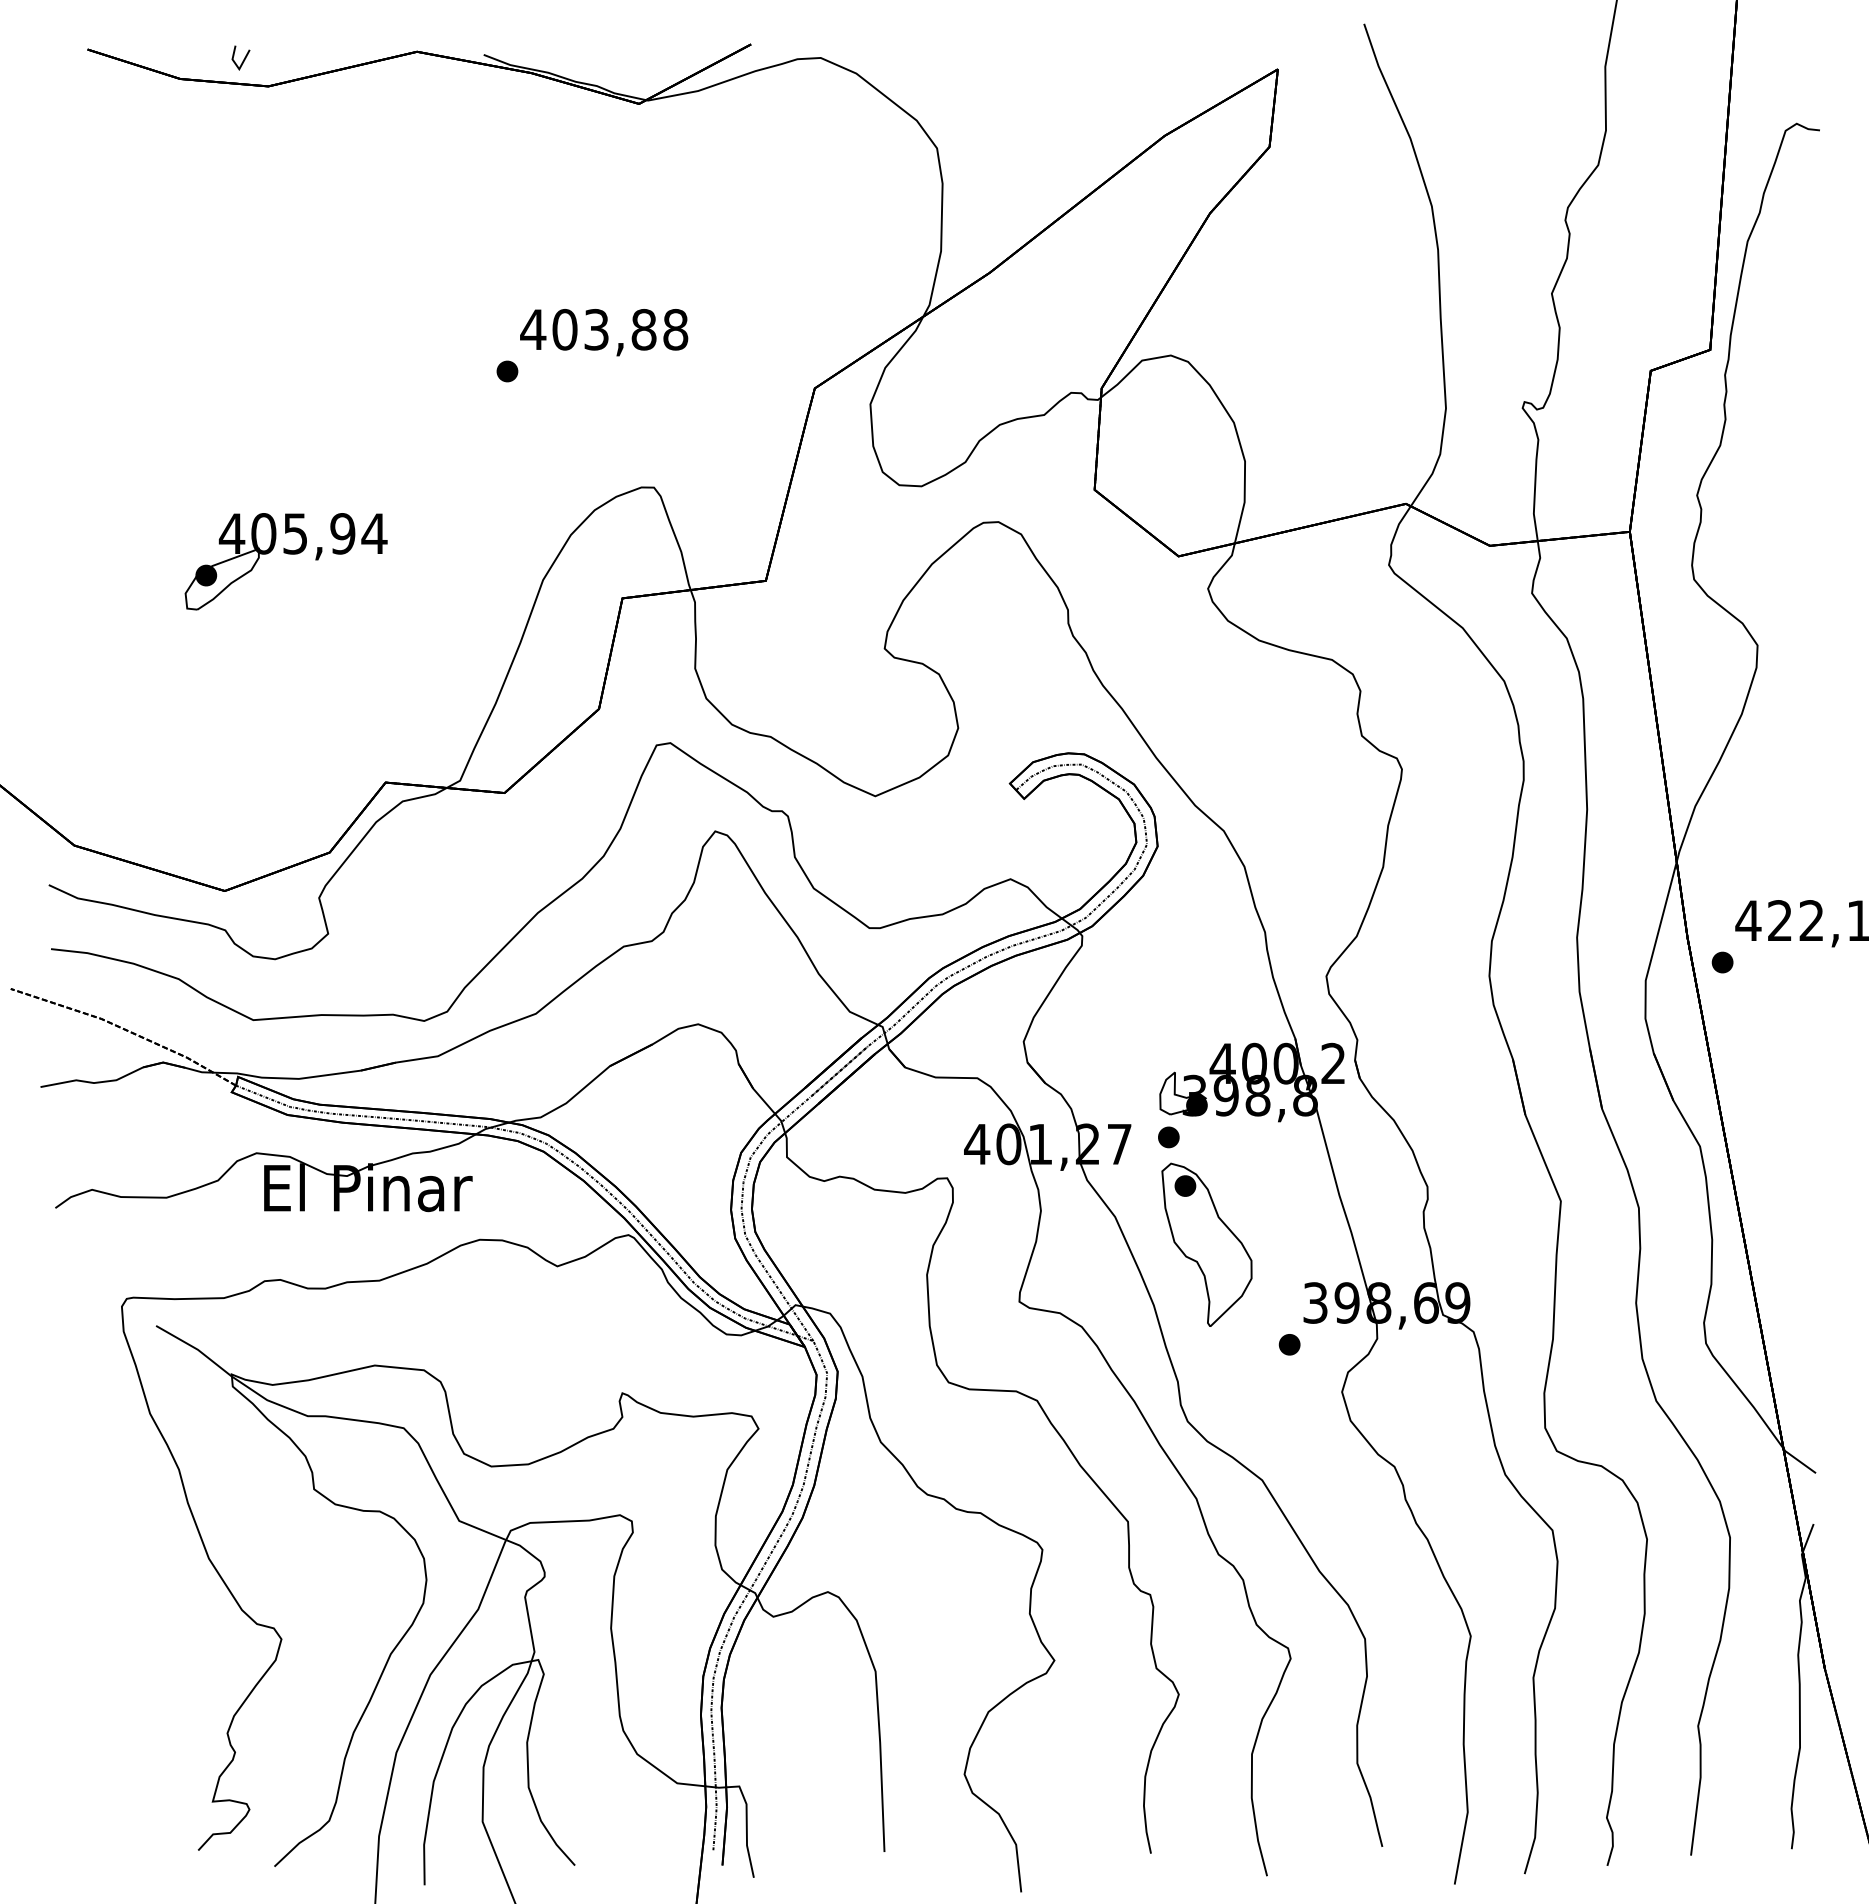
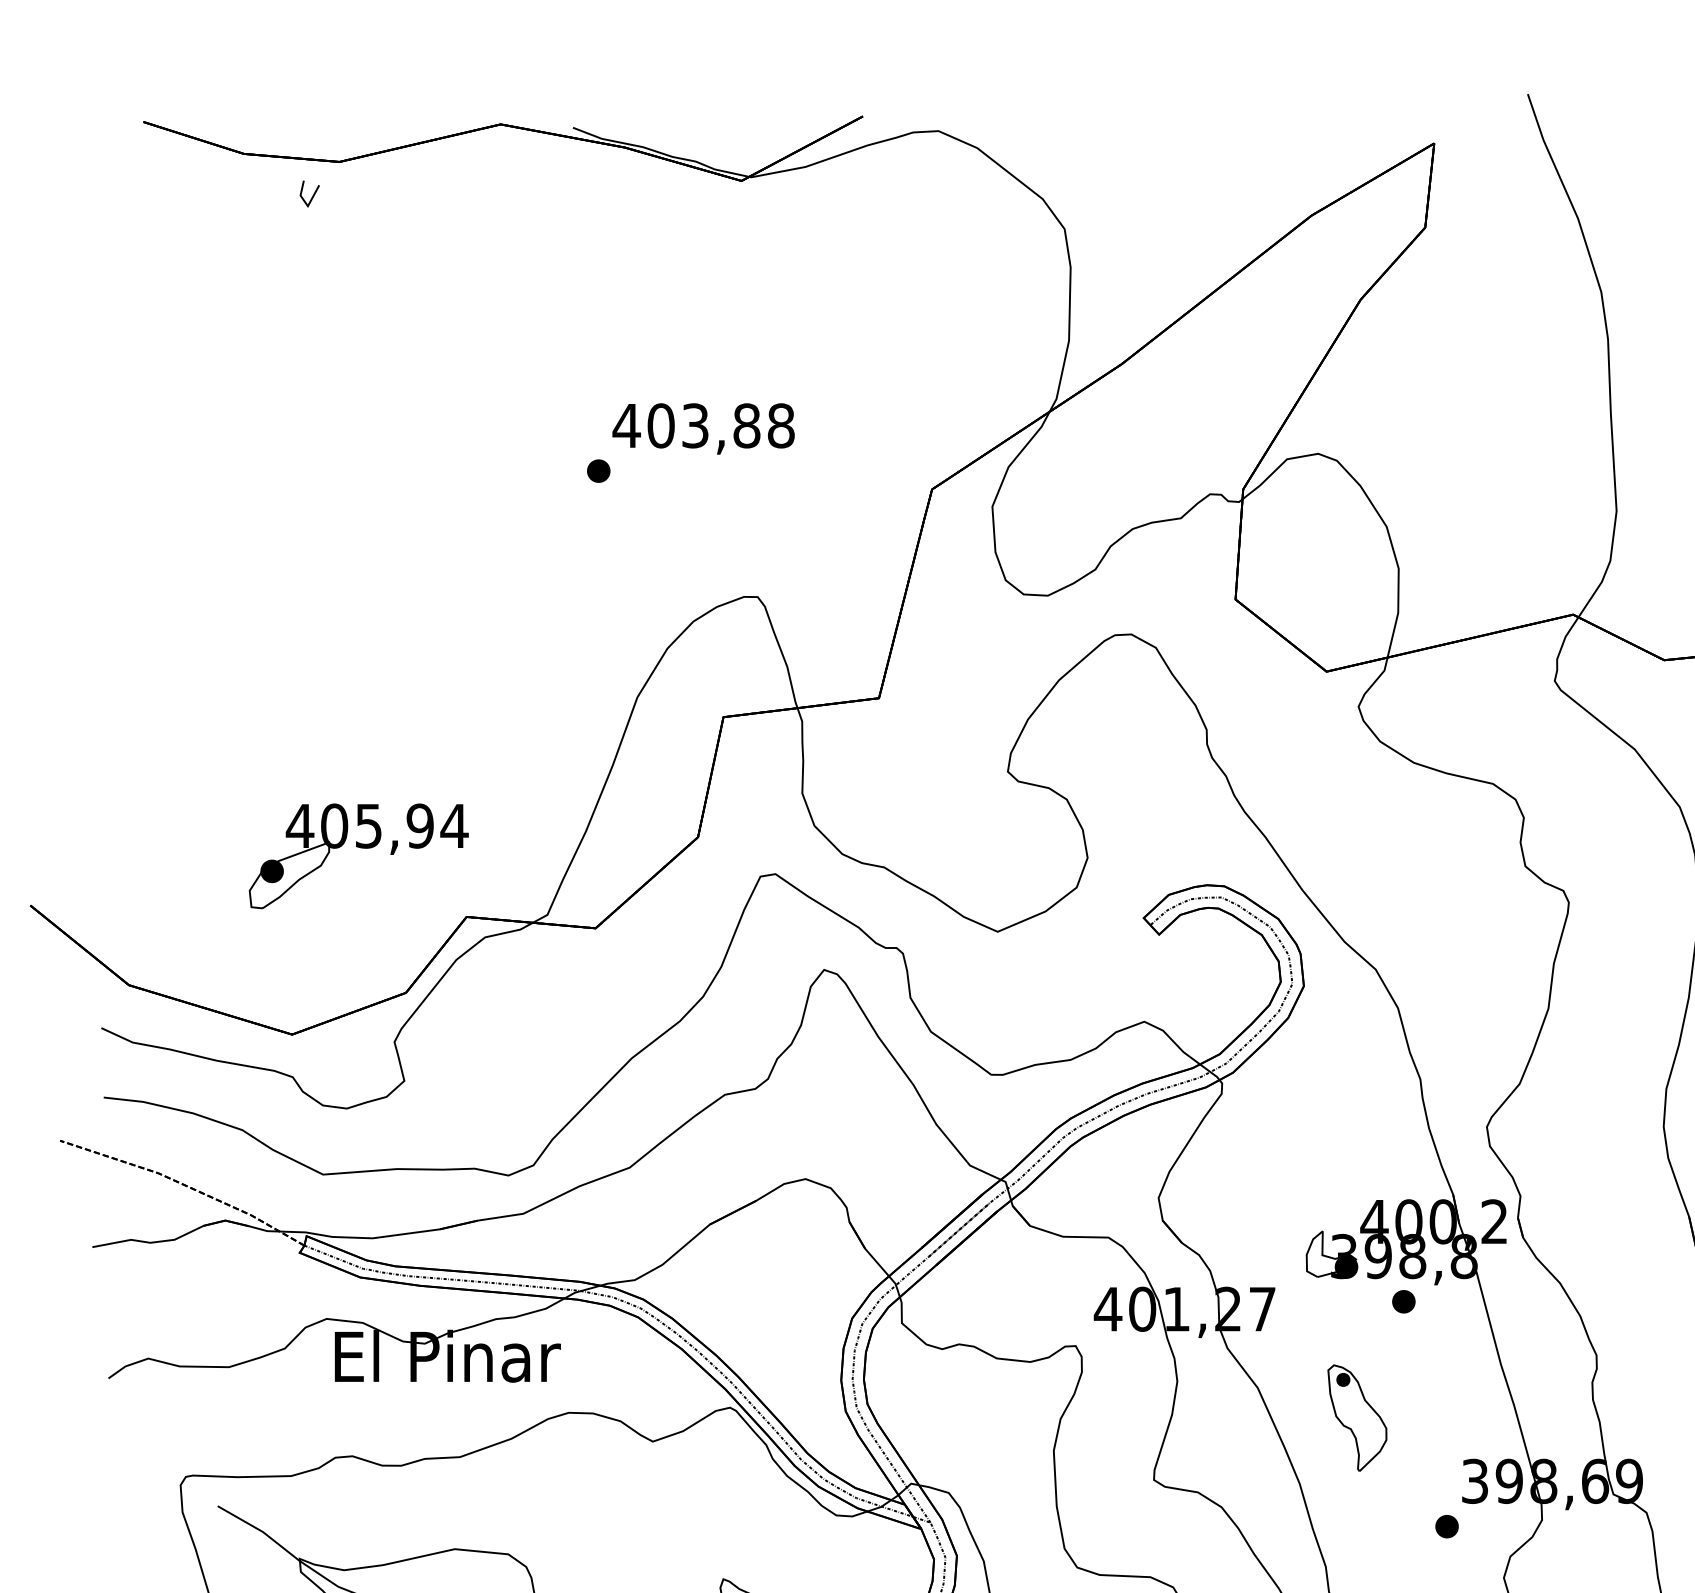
line: (243, 59) -> (312, 195), moved
part: (287, 554) -> (360, 848), moved
part: (1168, 1137) -> (1403, 1301), moved
part: (1206, 1244) -> (1356, 1417), size x0.6

